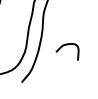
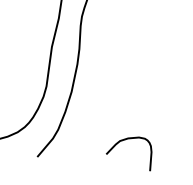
curve: (64, 46) -> (123, 142), moved

